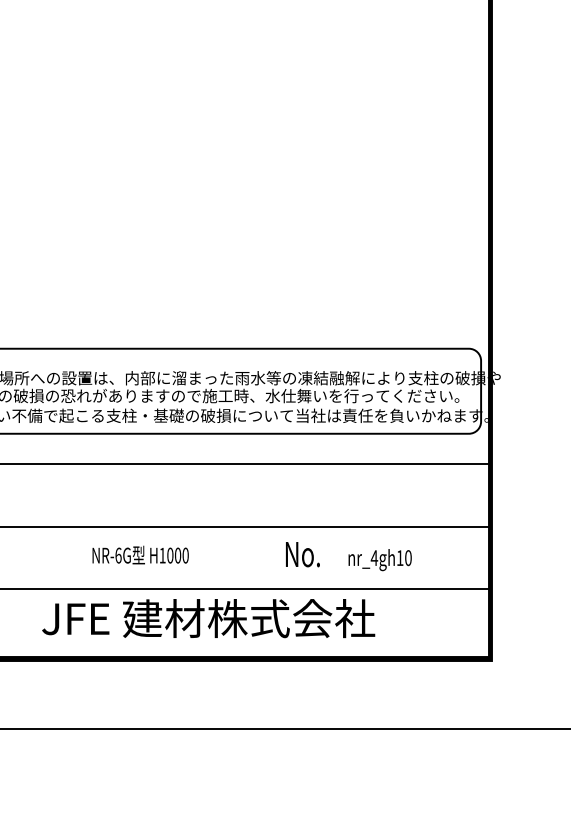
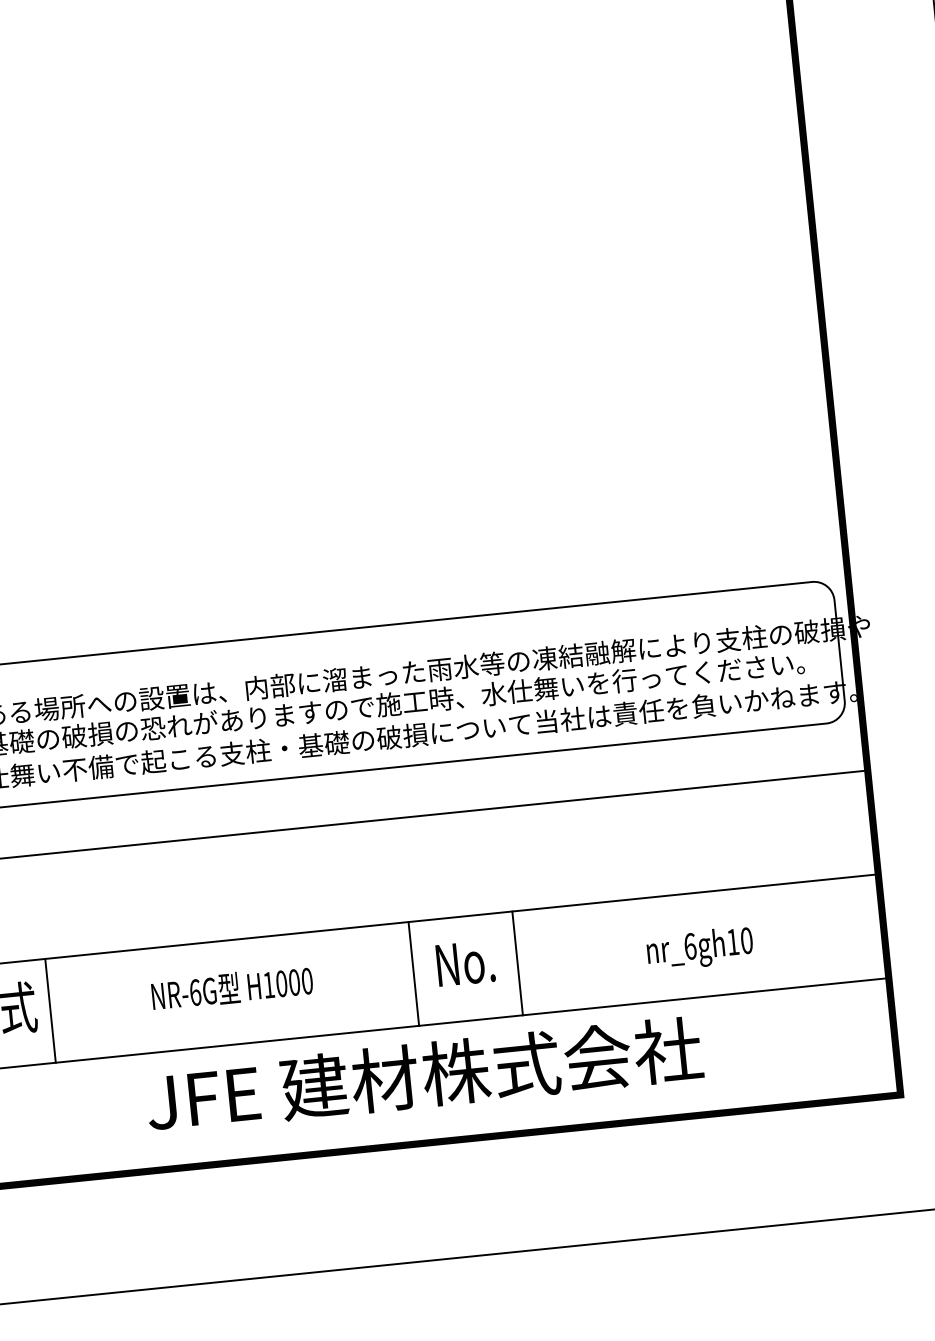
text: (140, 554) -> (231, 987), moved
text: (302, 554) -> (464, 963), moved
line: (208, 557) -> (413, 973), added
line: (270, 557) -> (517, 963), added
text: (374, 558) -> (690, 947), nr_4gh10 -> nr_6gh10

